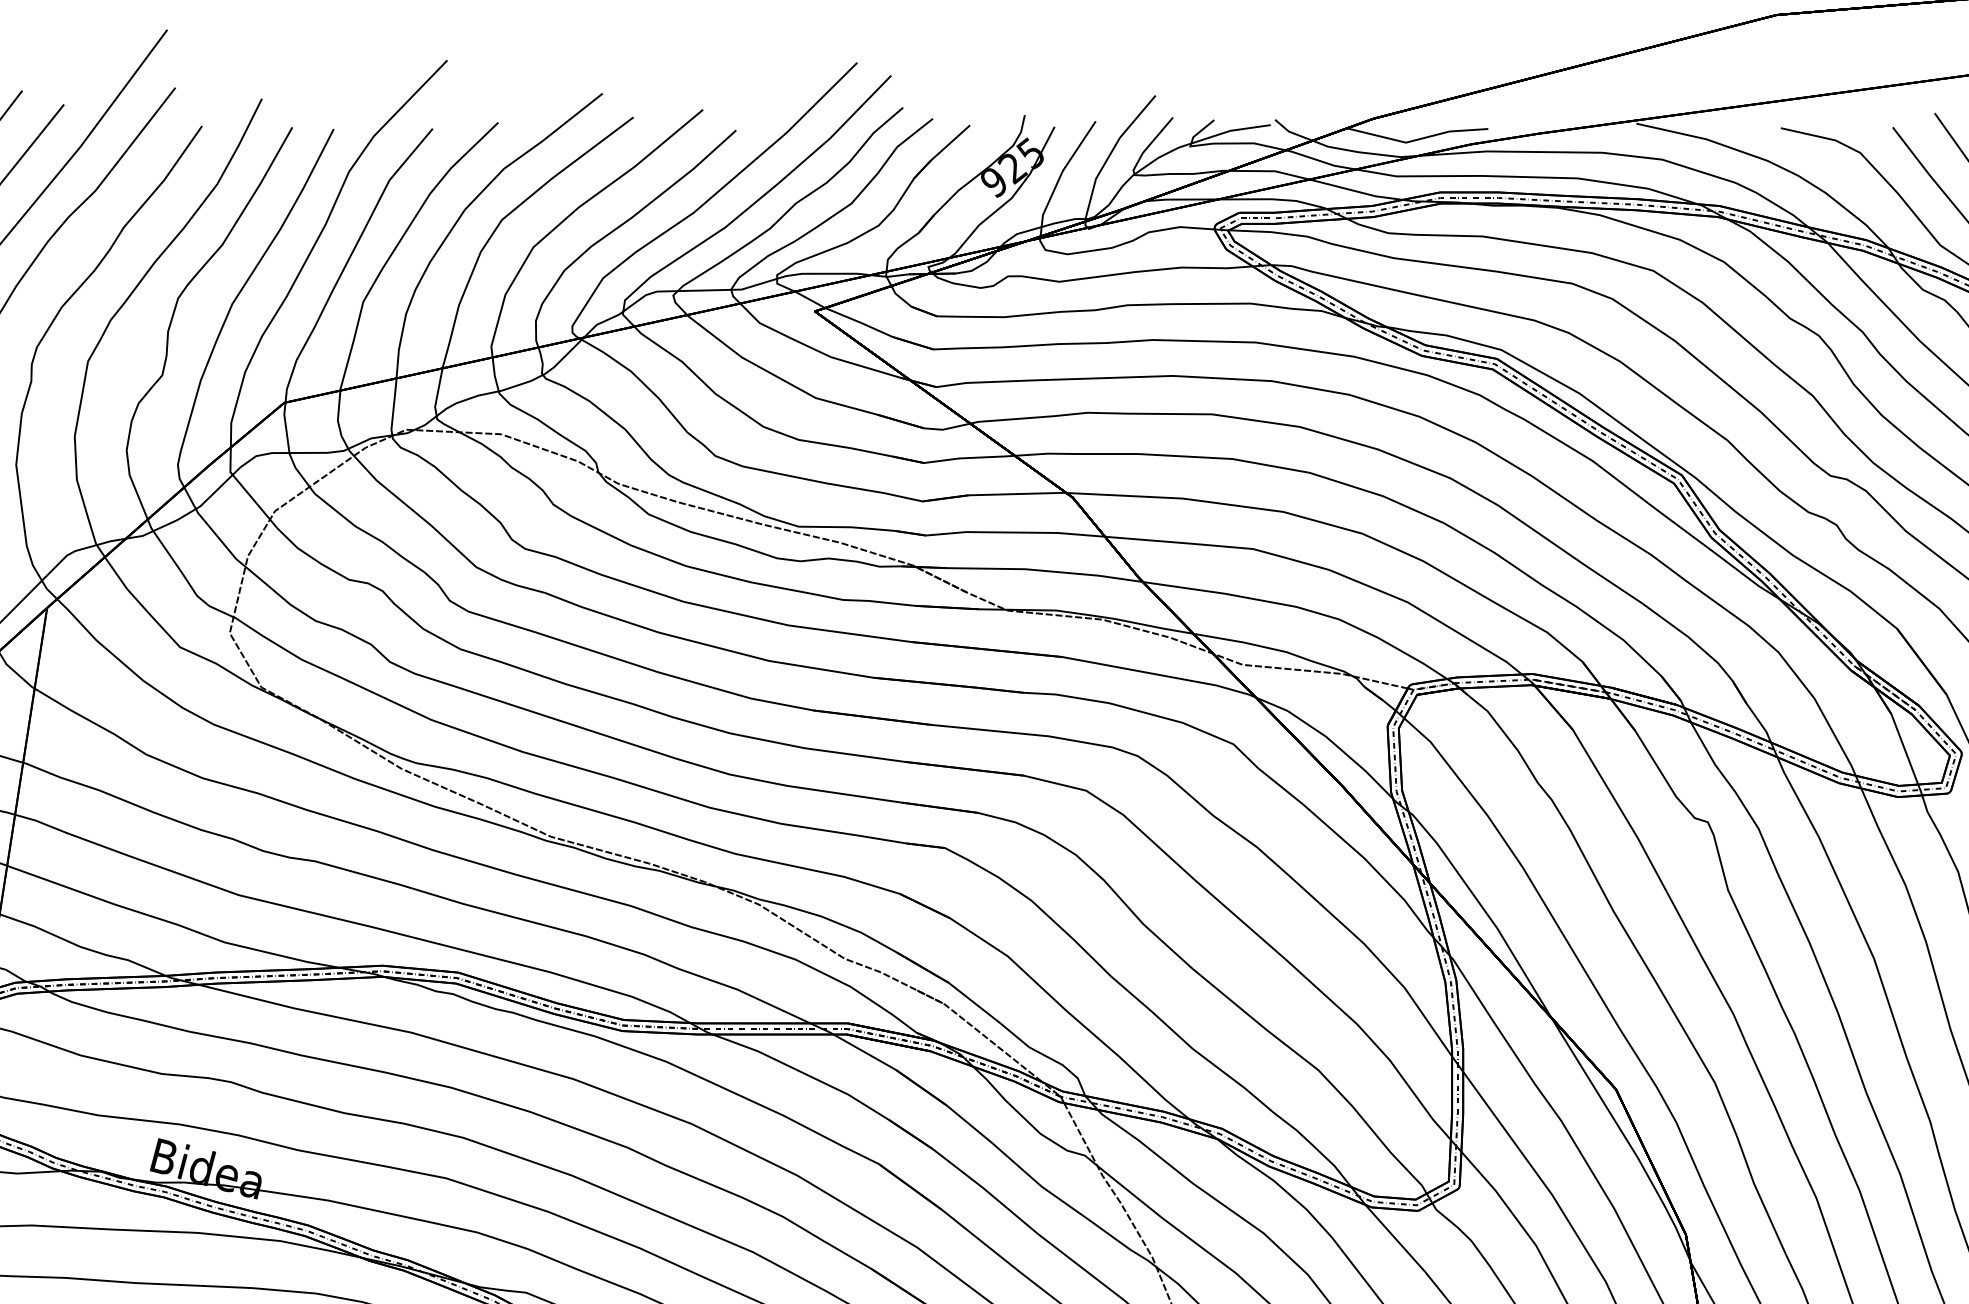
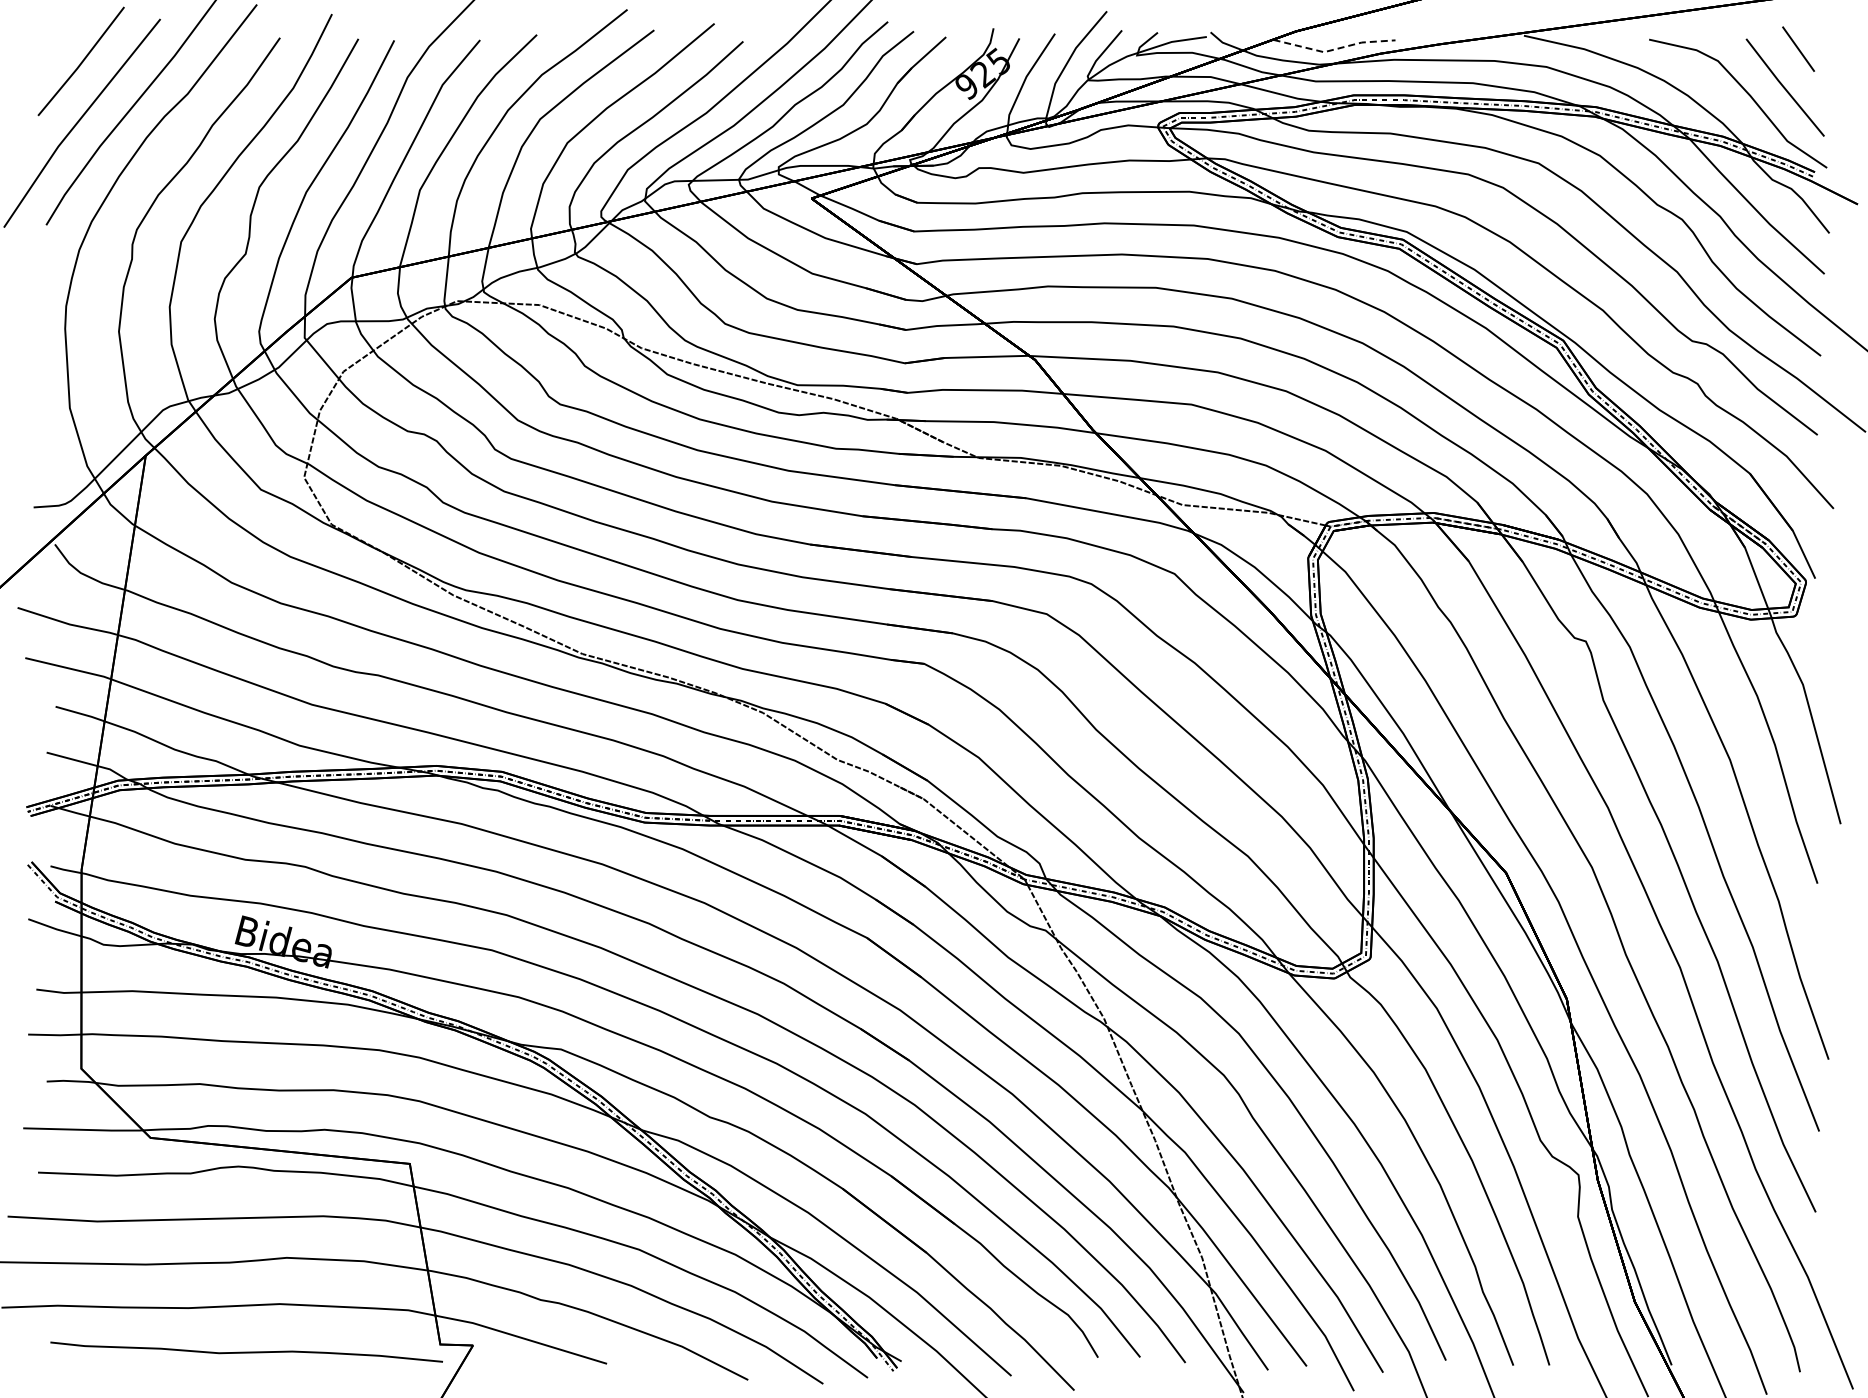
line: (1417, 139) -> (1334, 49), solid -> dashed

